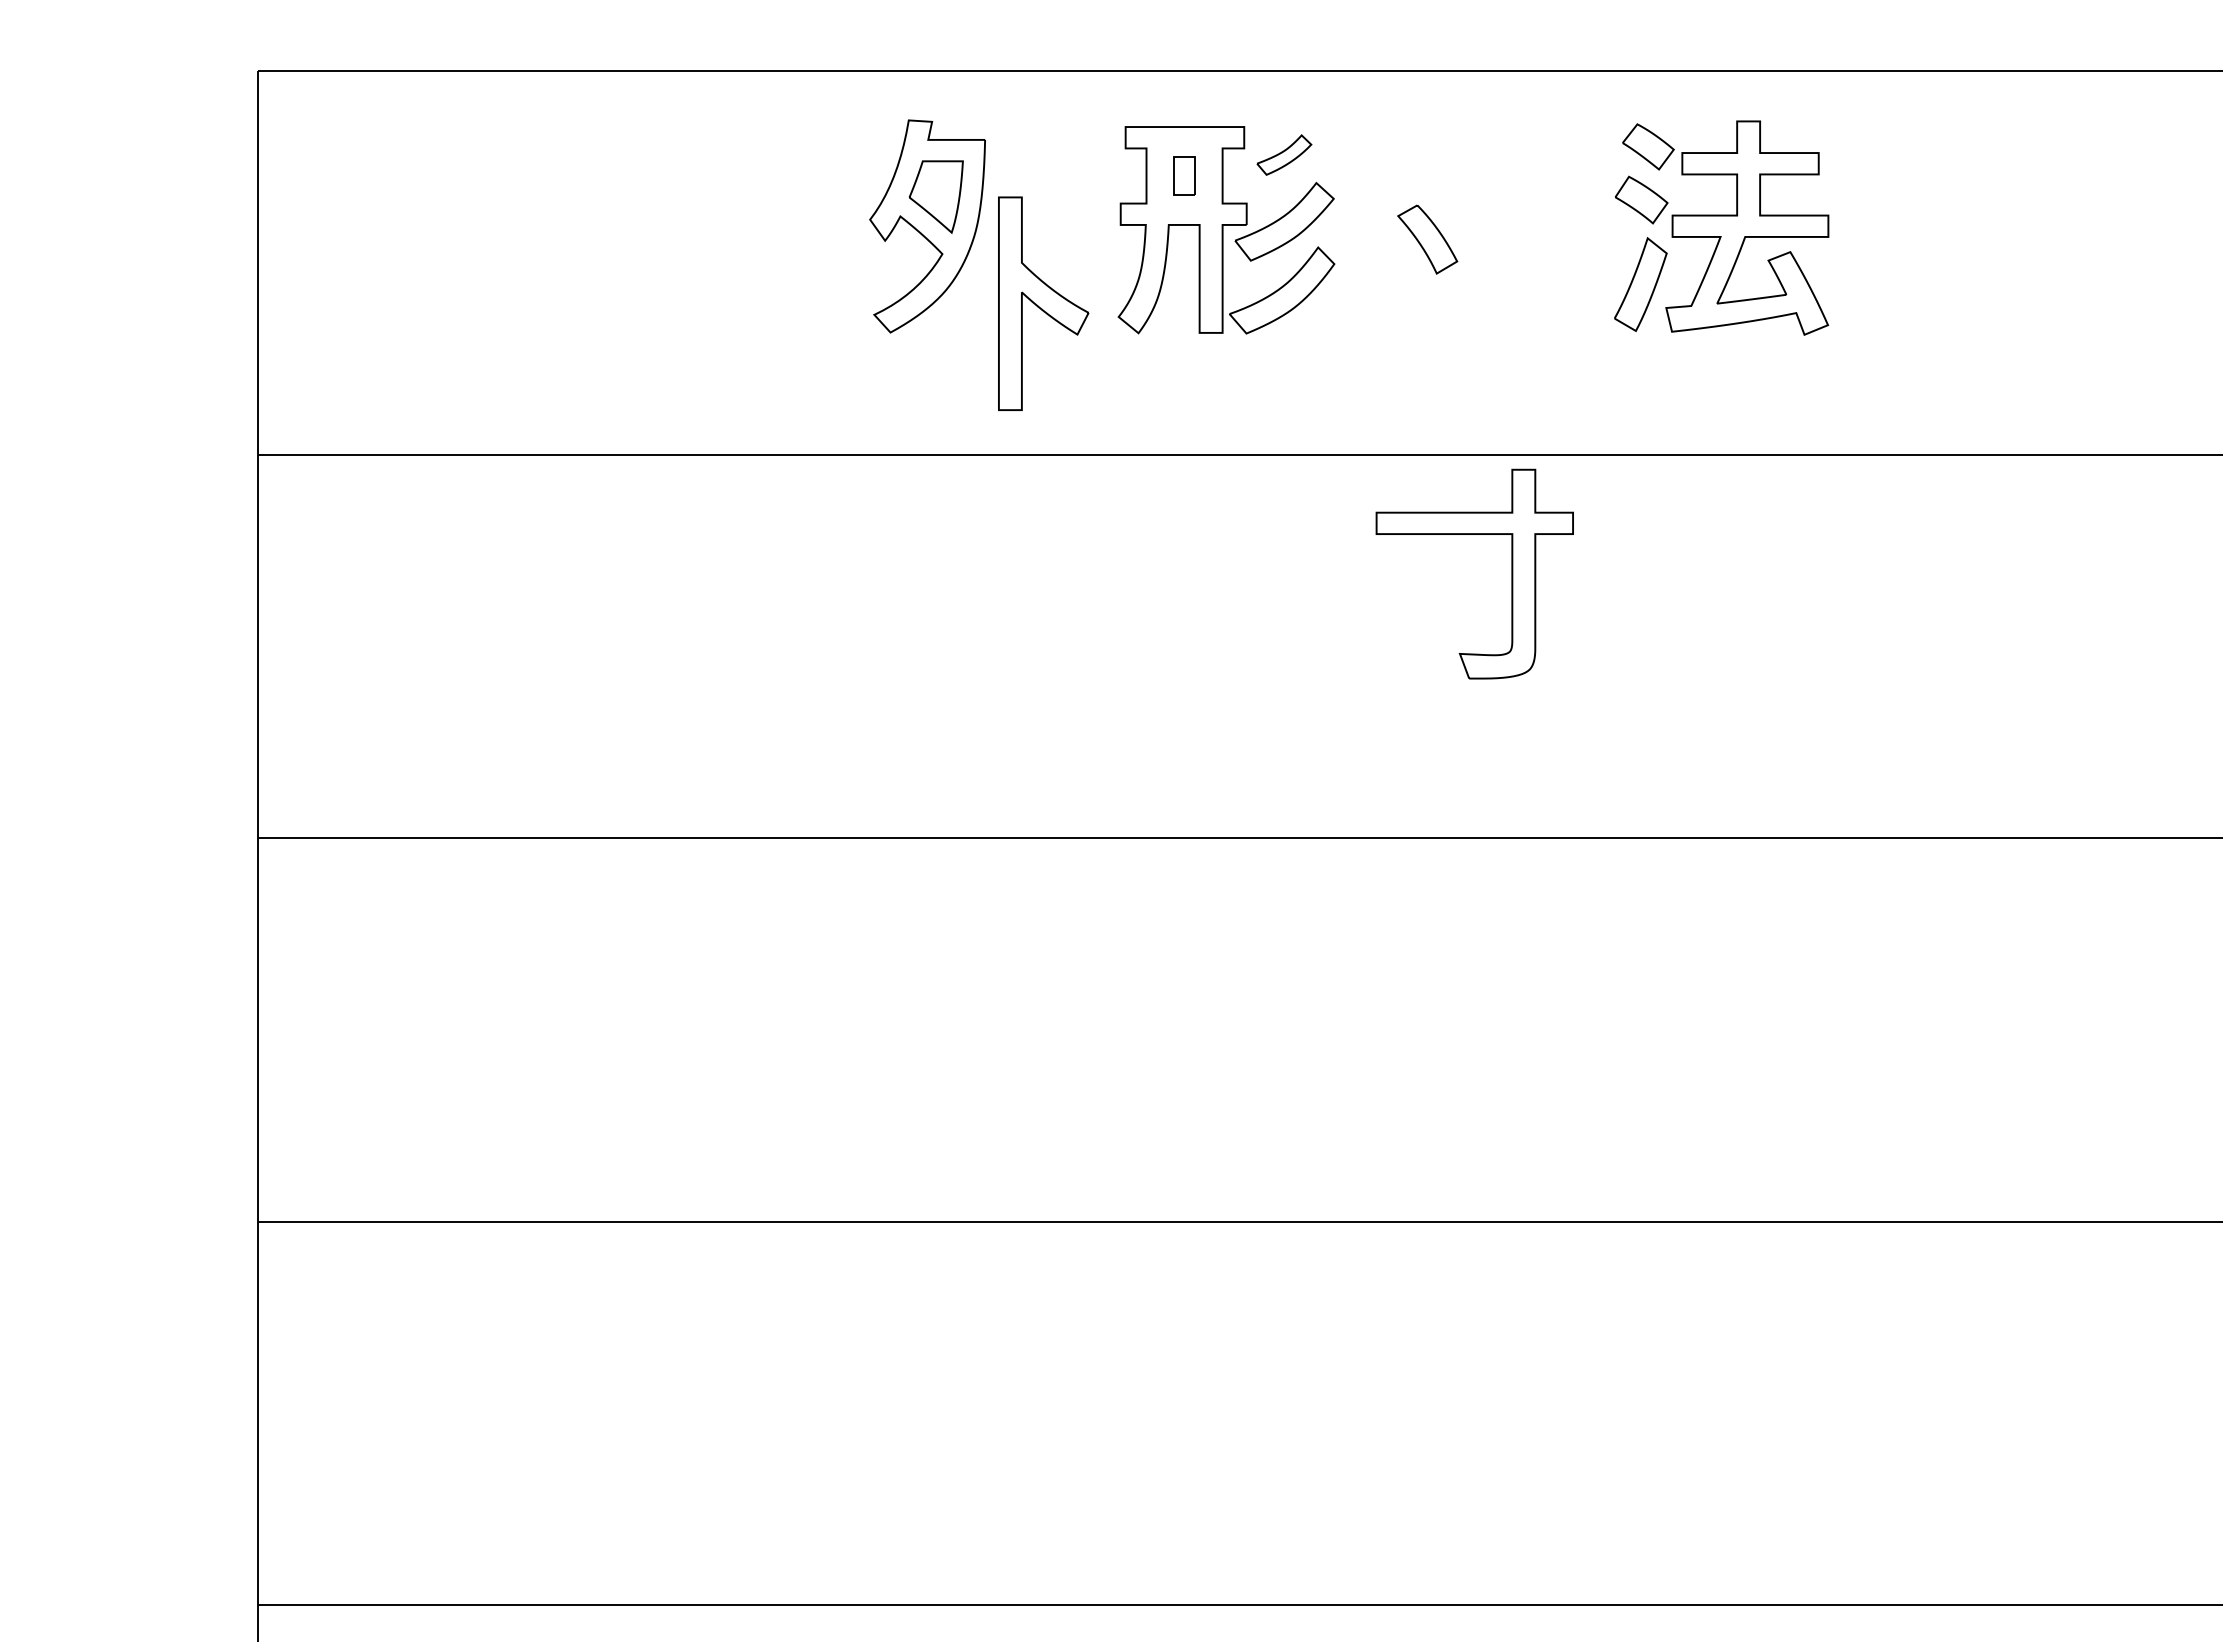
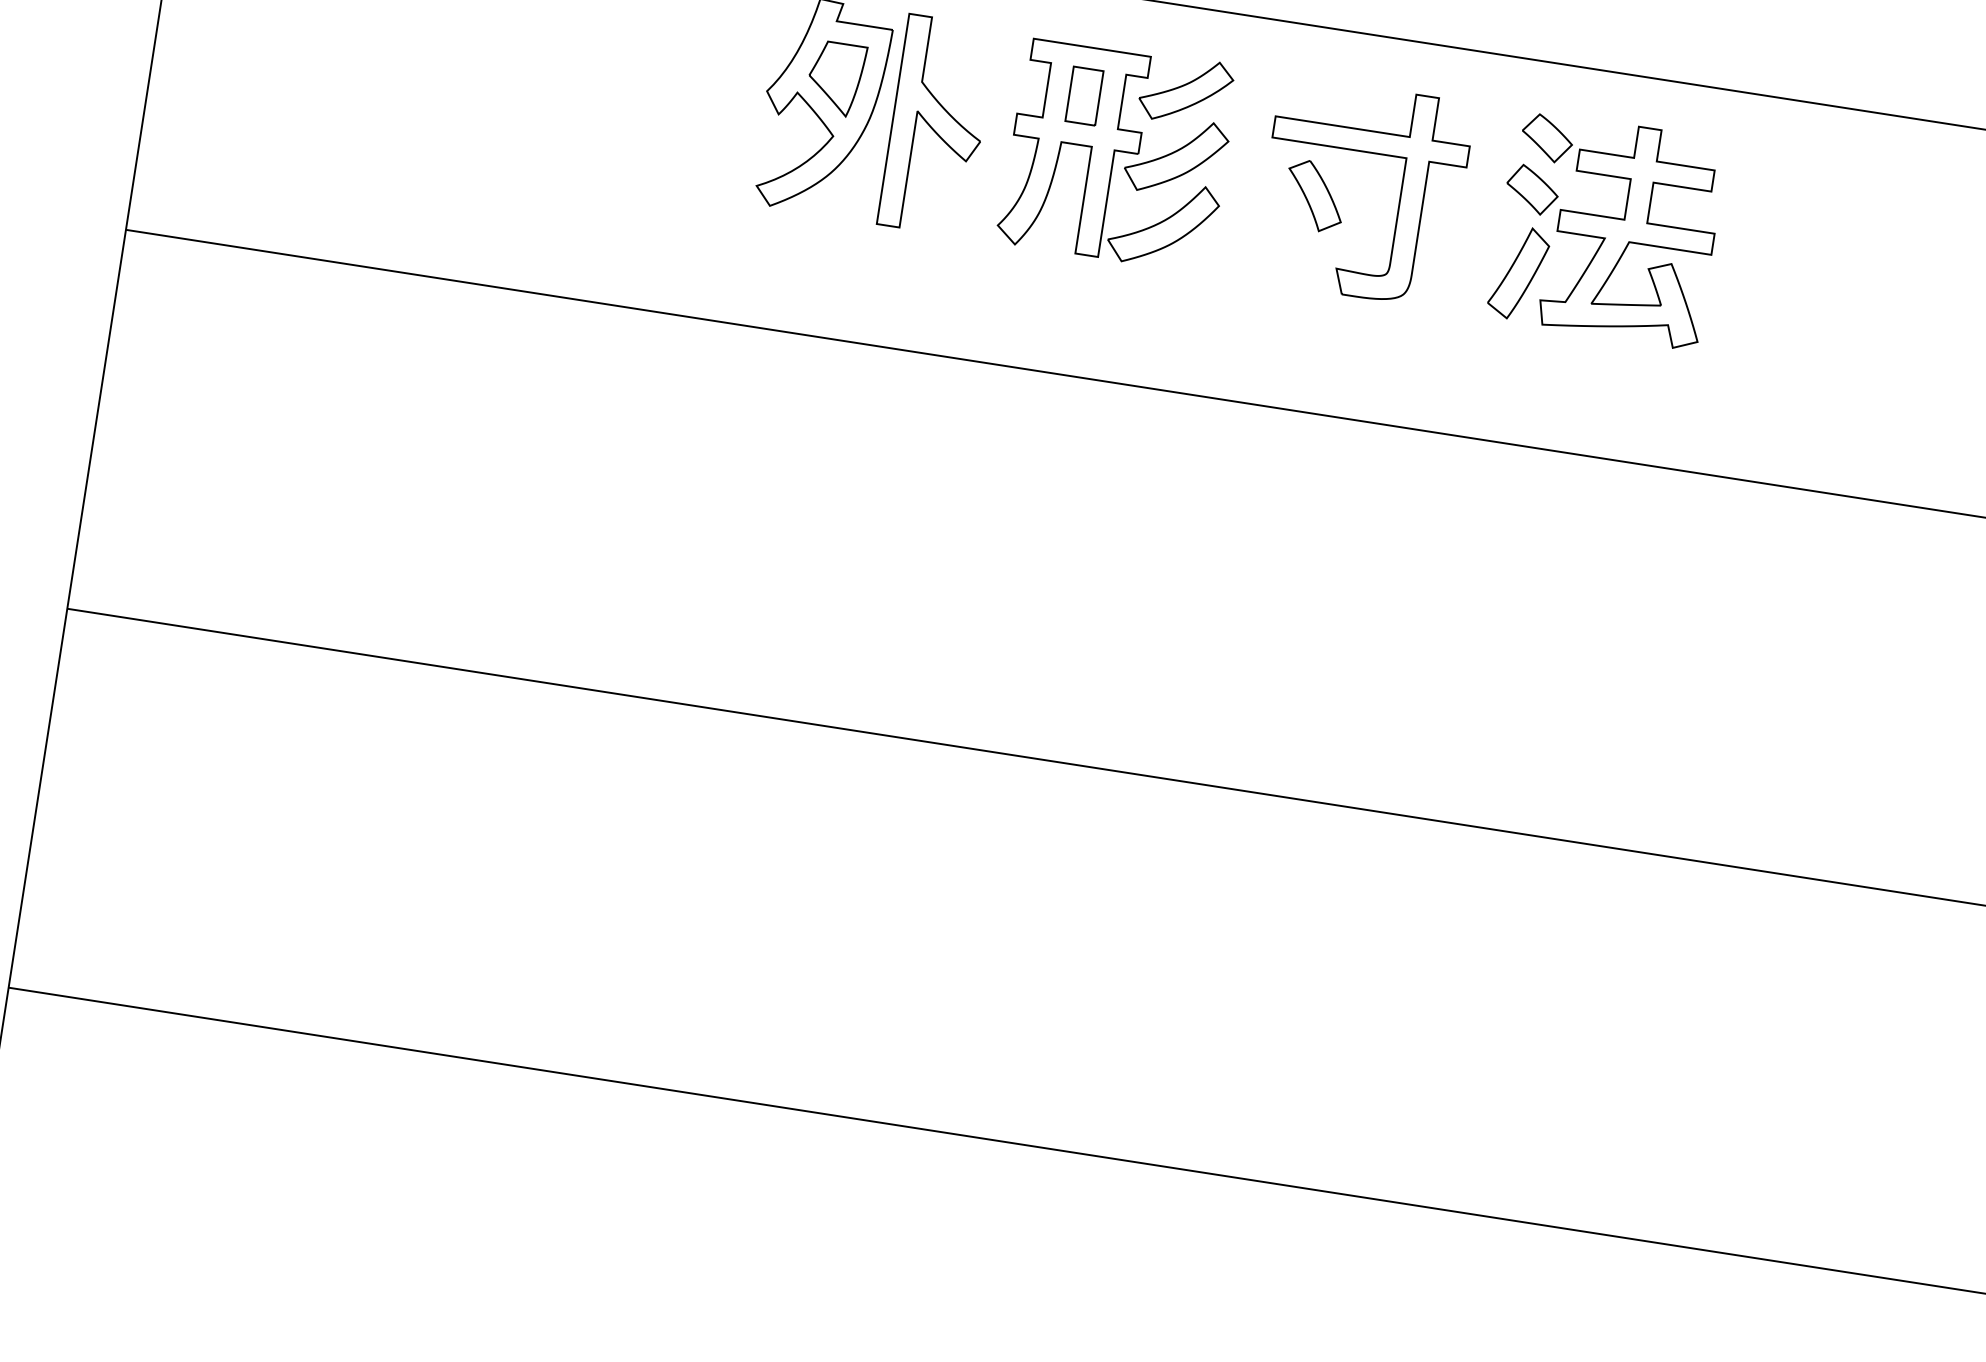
part: (1284, 154) -> (1186, 90), size x1.67
part: (1184, 175) -> (1084, 95), size x1.43
part: (1043, 303) -> (937, 125), moved
part: (1511, 573) -> (1399, 197), moved

